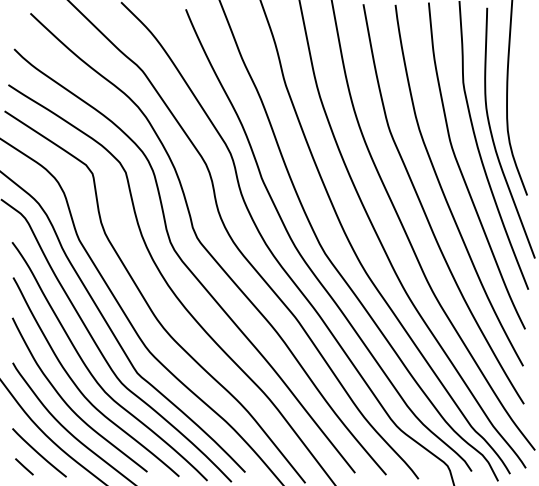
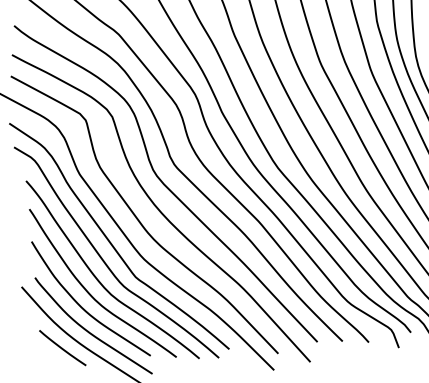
line: (24, 466) -> (51, 360), removed

